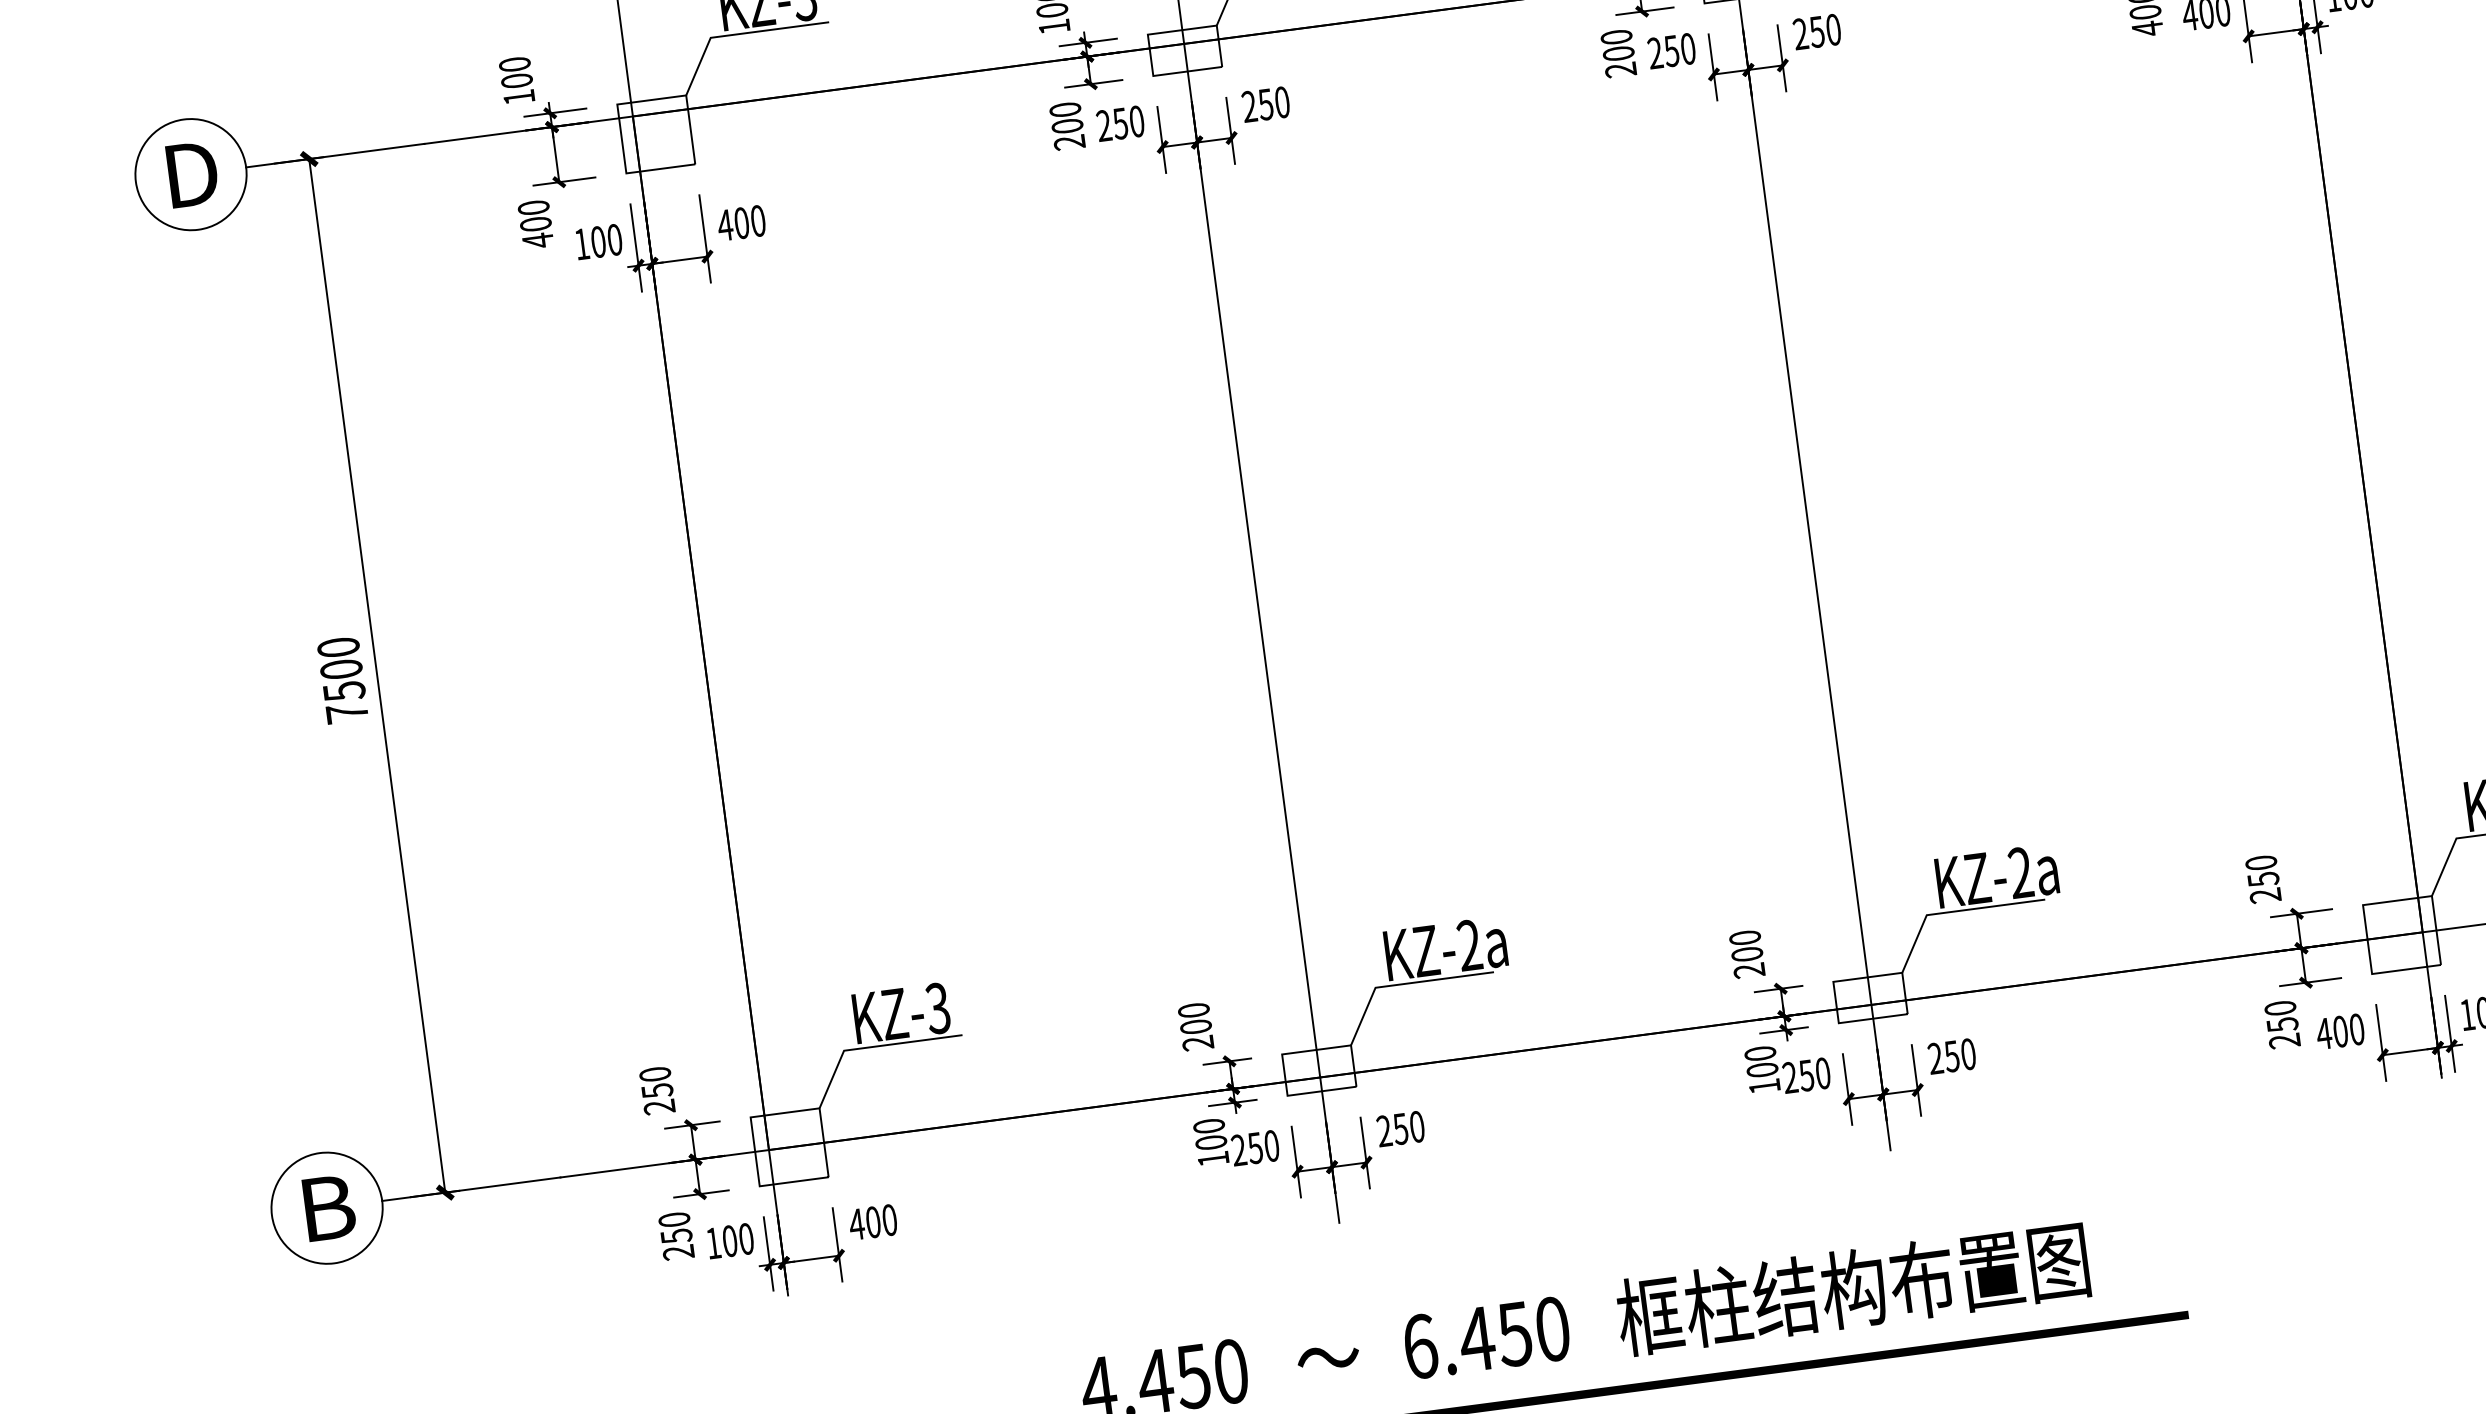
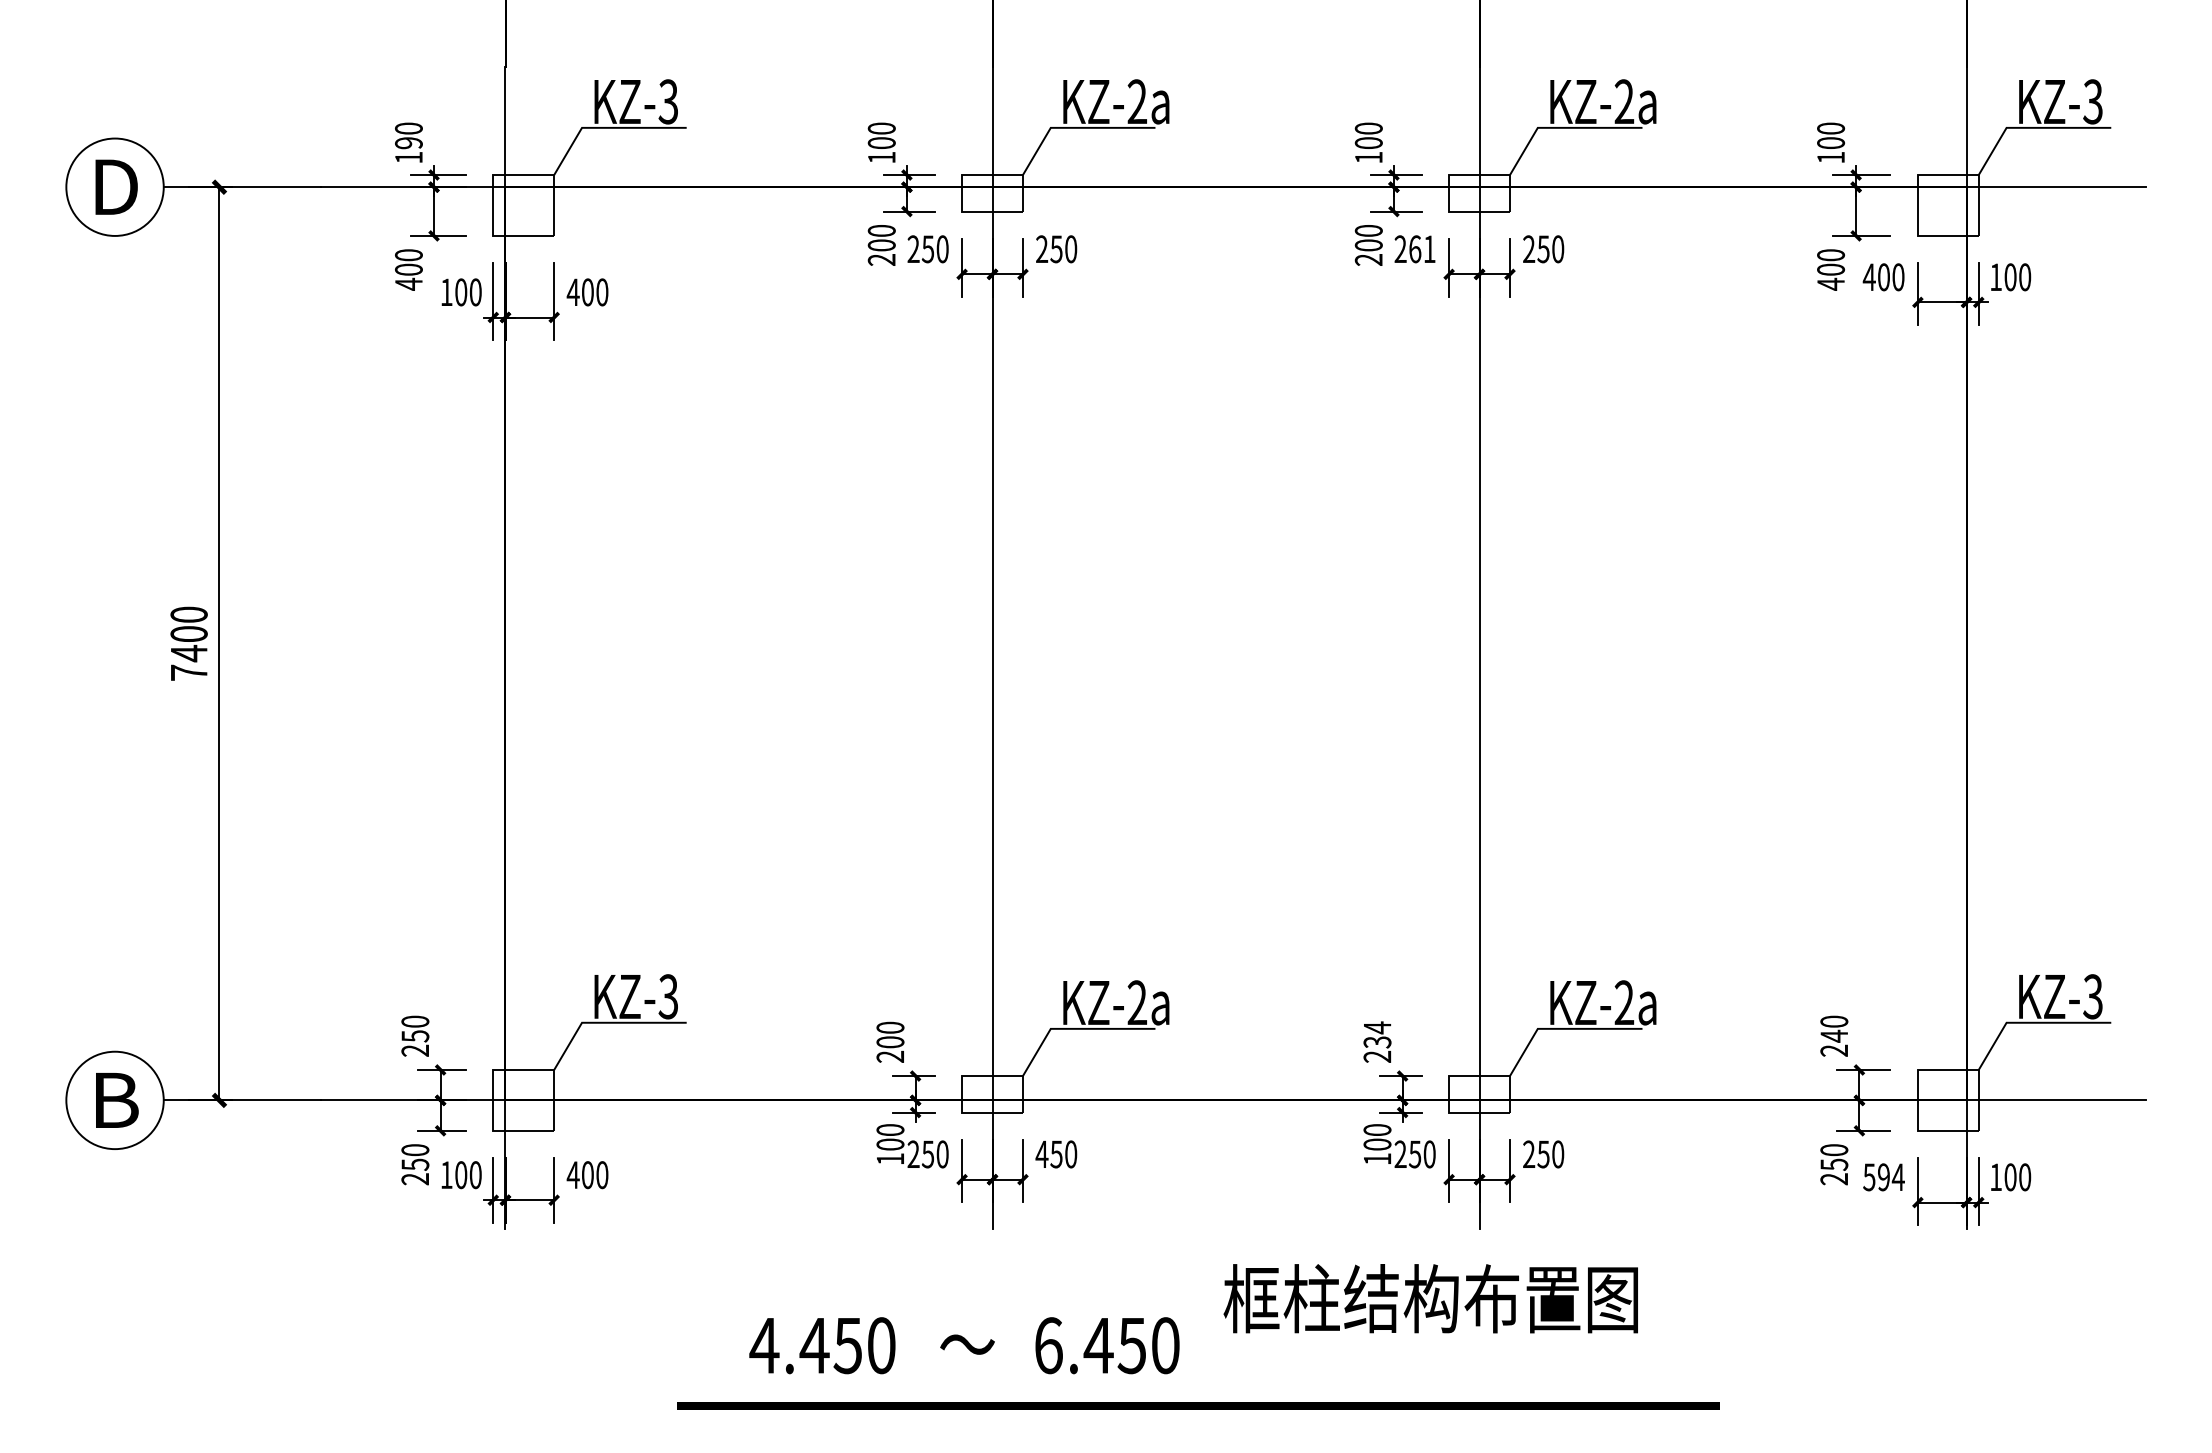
text: (1678, 50) -> (1421, 249), 250 -> 261
text: (516, 81) -> (408, 143), 100 -> 190
text: (344, 691) -> (189, 653), 7500 -> 7400
text: (2263, 878) -> (1834, 1035), 250 -> 240
text: (1746, 945) -> (1377, 1034), 200 -> 234
text: (2340, 1031) -> (1883, 1177), 400 -> 594
text: (1383, 1130) -> (1041, 1153), 250 -> 450
text: (1852, 1288) -> (1430, 1298), moved

